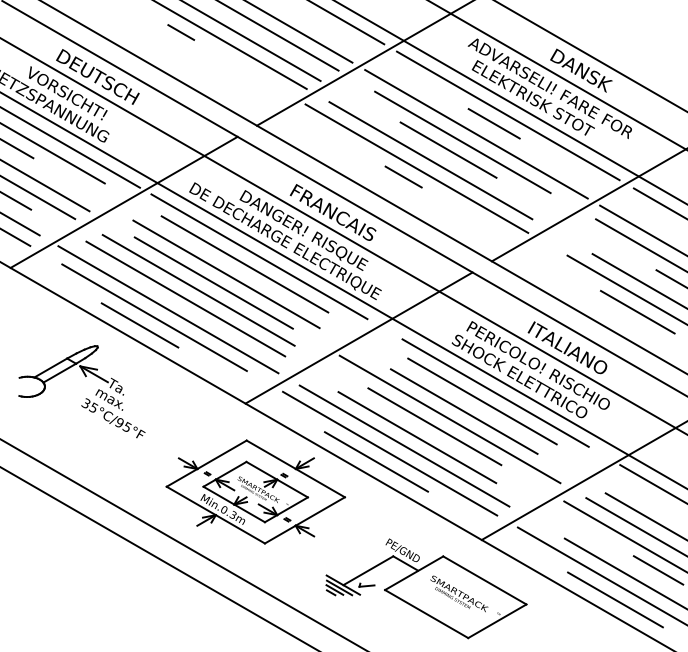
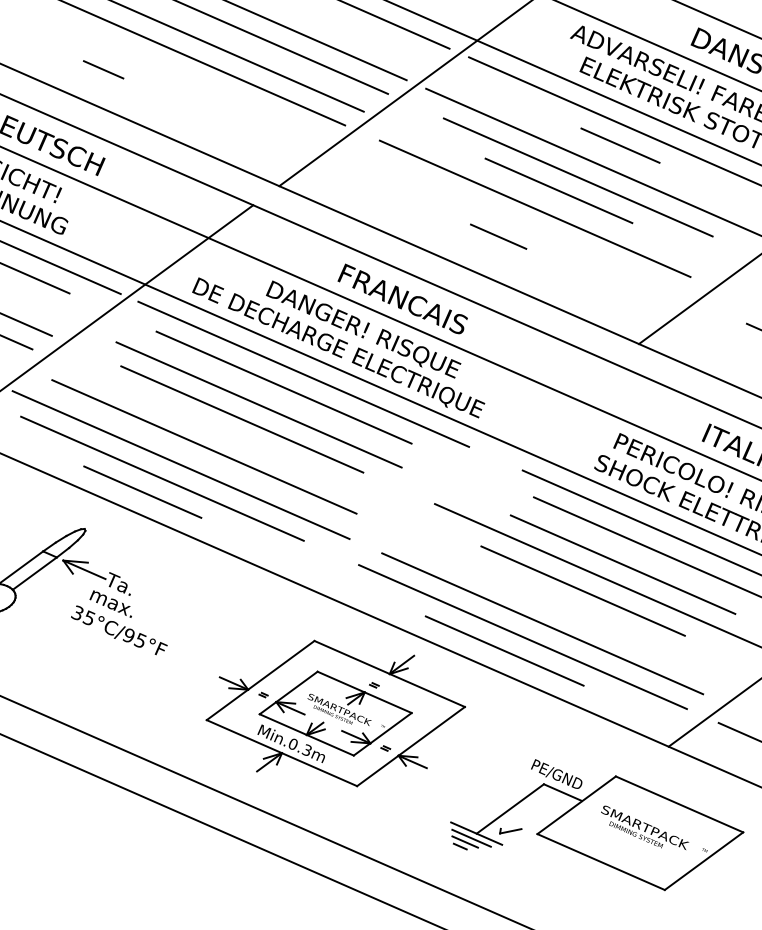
line: (181, 32) -> (104, 69), moved
line: (416, 168) -> (515, 222), removed
line: (198, 290) -> (221, 432), removed
line: (358, 337) -> (459, 474), removed
line: (417, 437) -> (559, 609), removed

